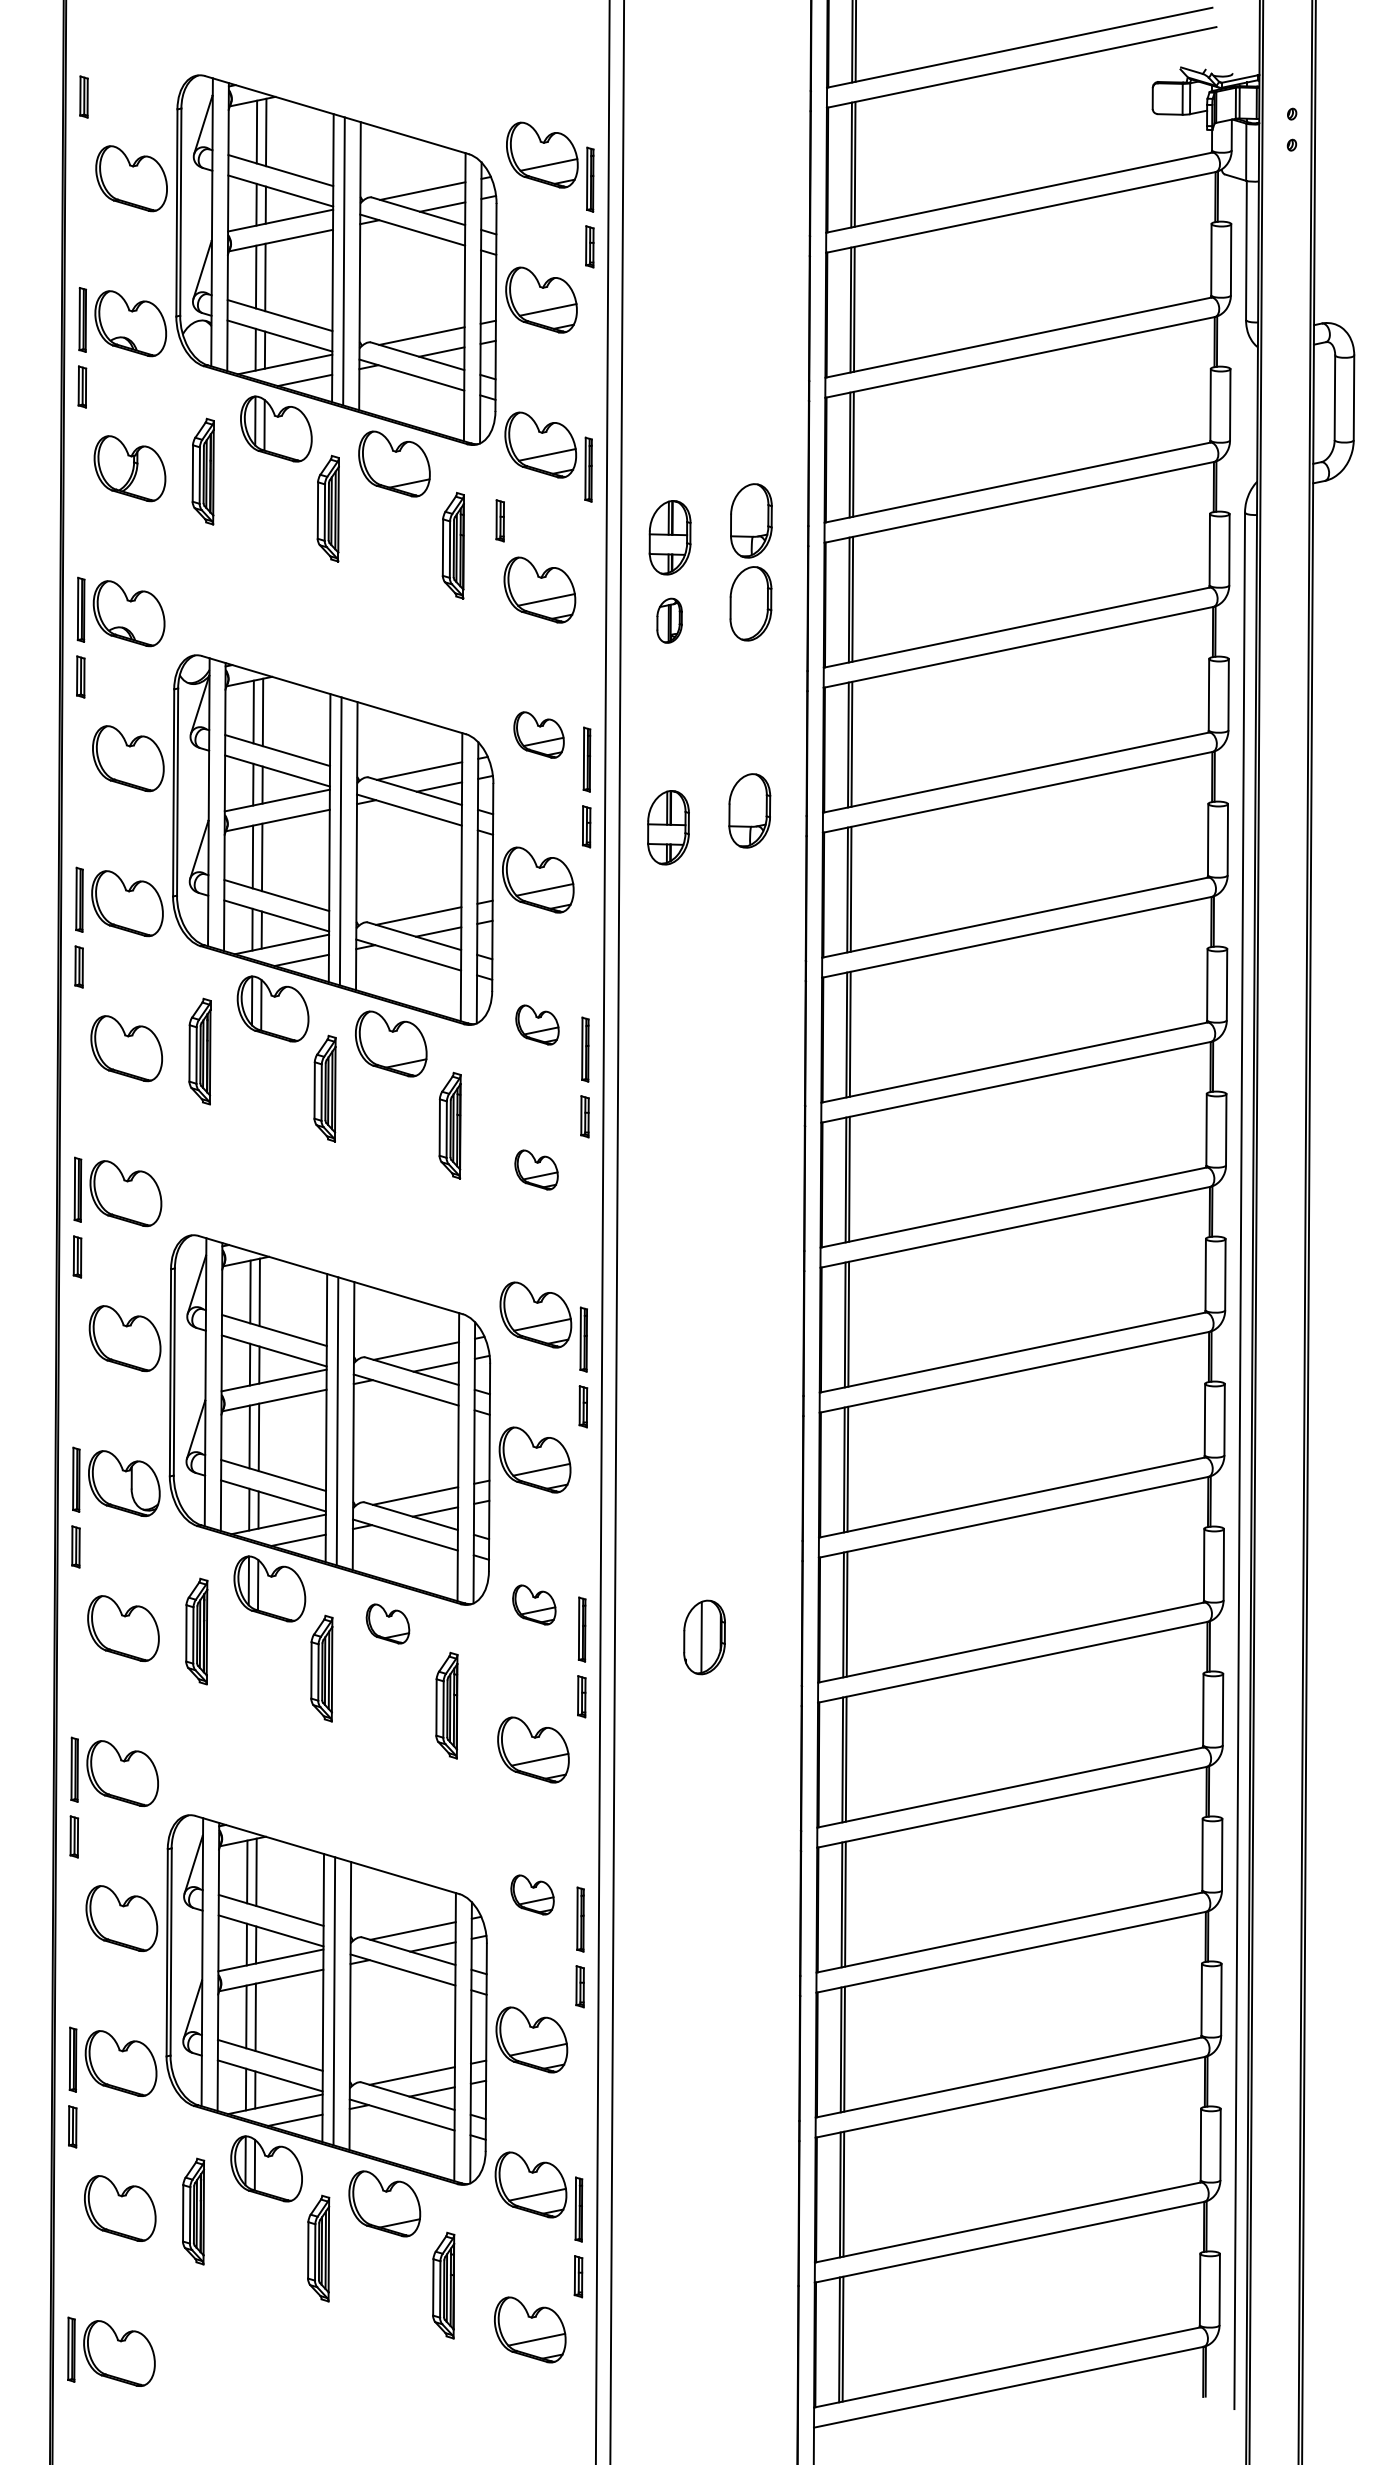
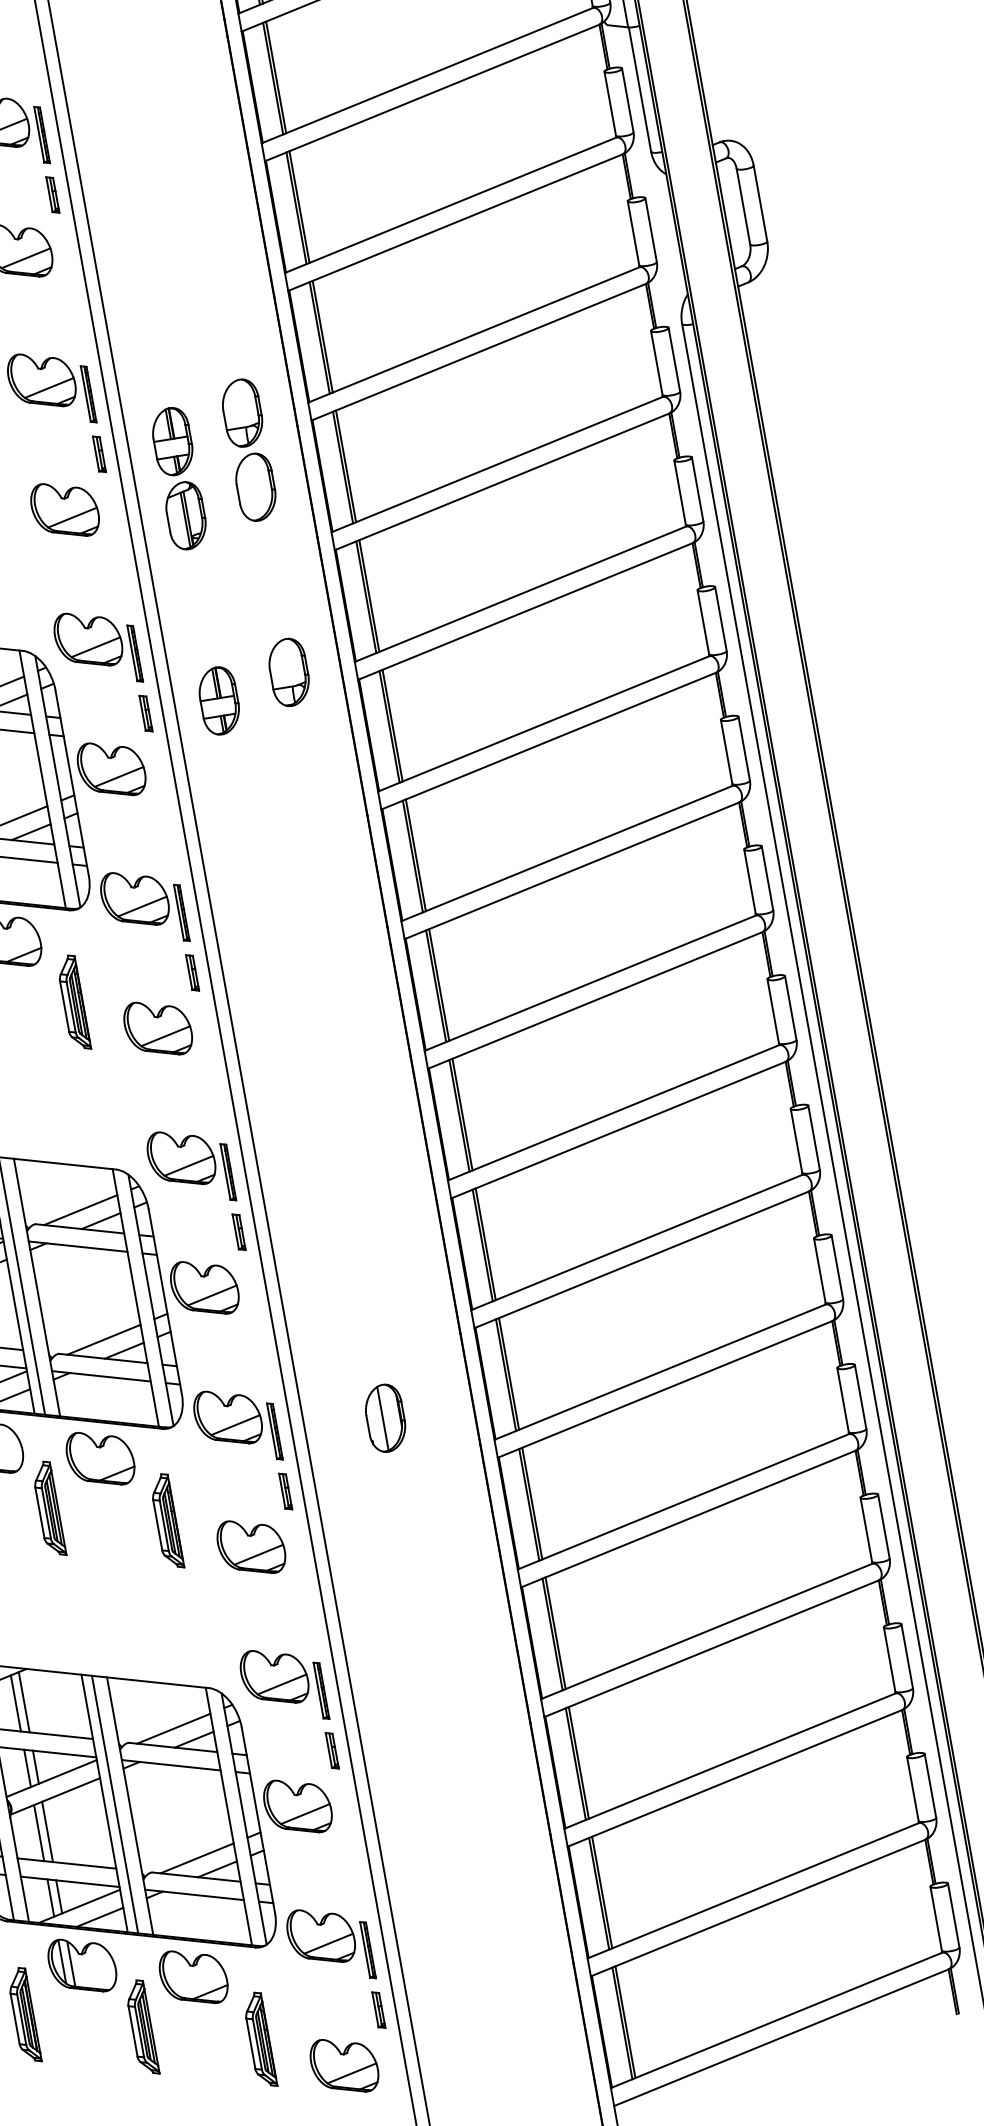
part: (499, 520) -> (98, 454), moved
part: (669, 620) -> (185, 515), size x1.67
part: (538, 734) -> (87, 639), size x1.43
part: (537, 1024) -> (134, 898), size x1.67
part: (536, 1169) -> (157, 1028), size x1.67
part: (534, 1604) -> (228, 1416), size x1.67
part: (387, 1623) -> (100, 1458), size x1.67
part: (532, 1894) -> (274, 1676), size x1.67

